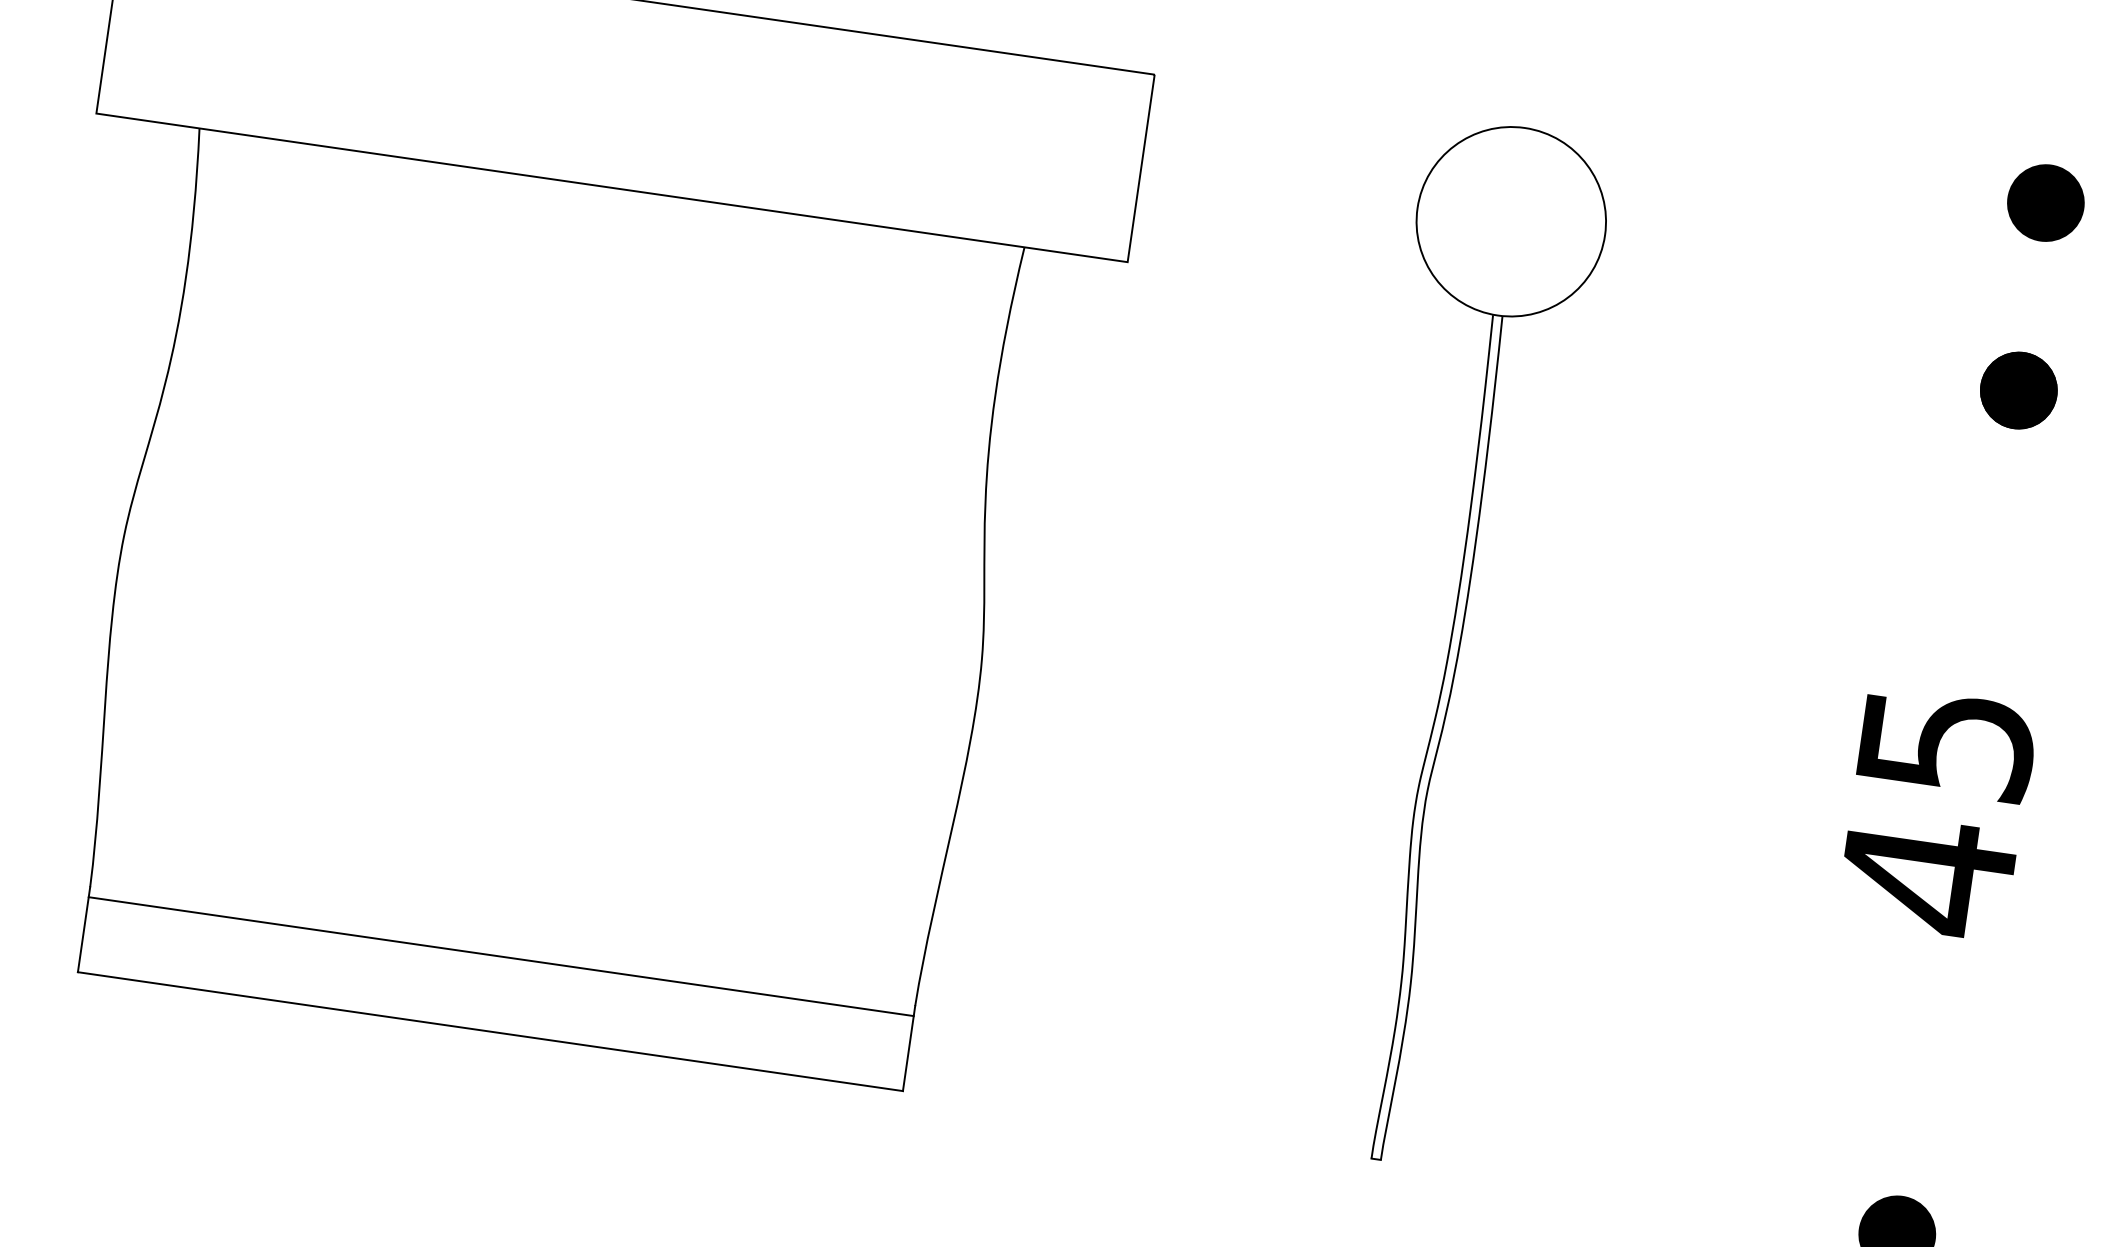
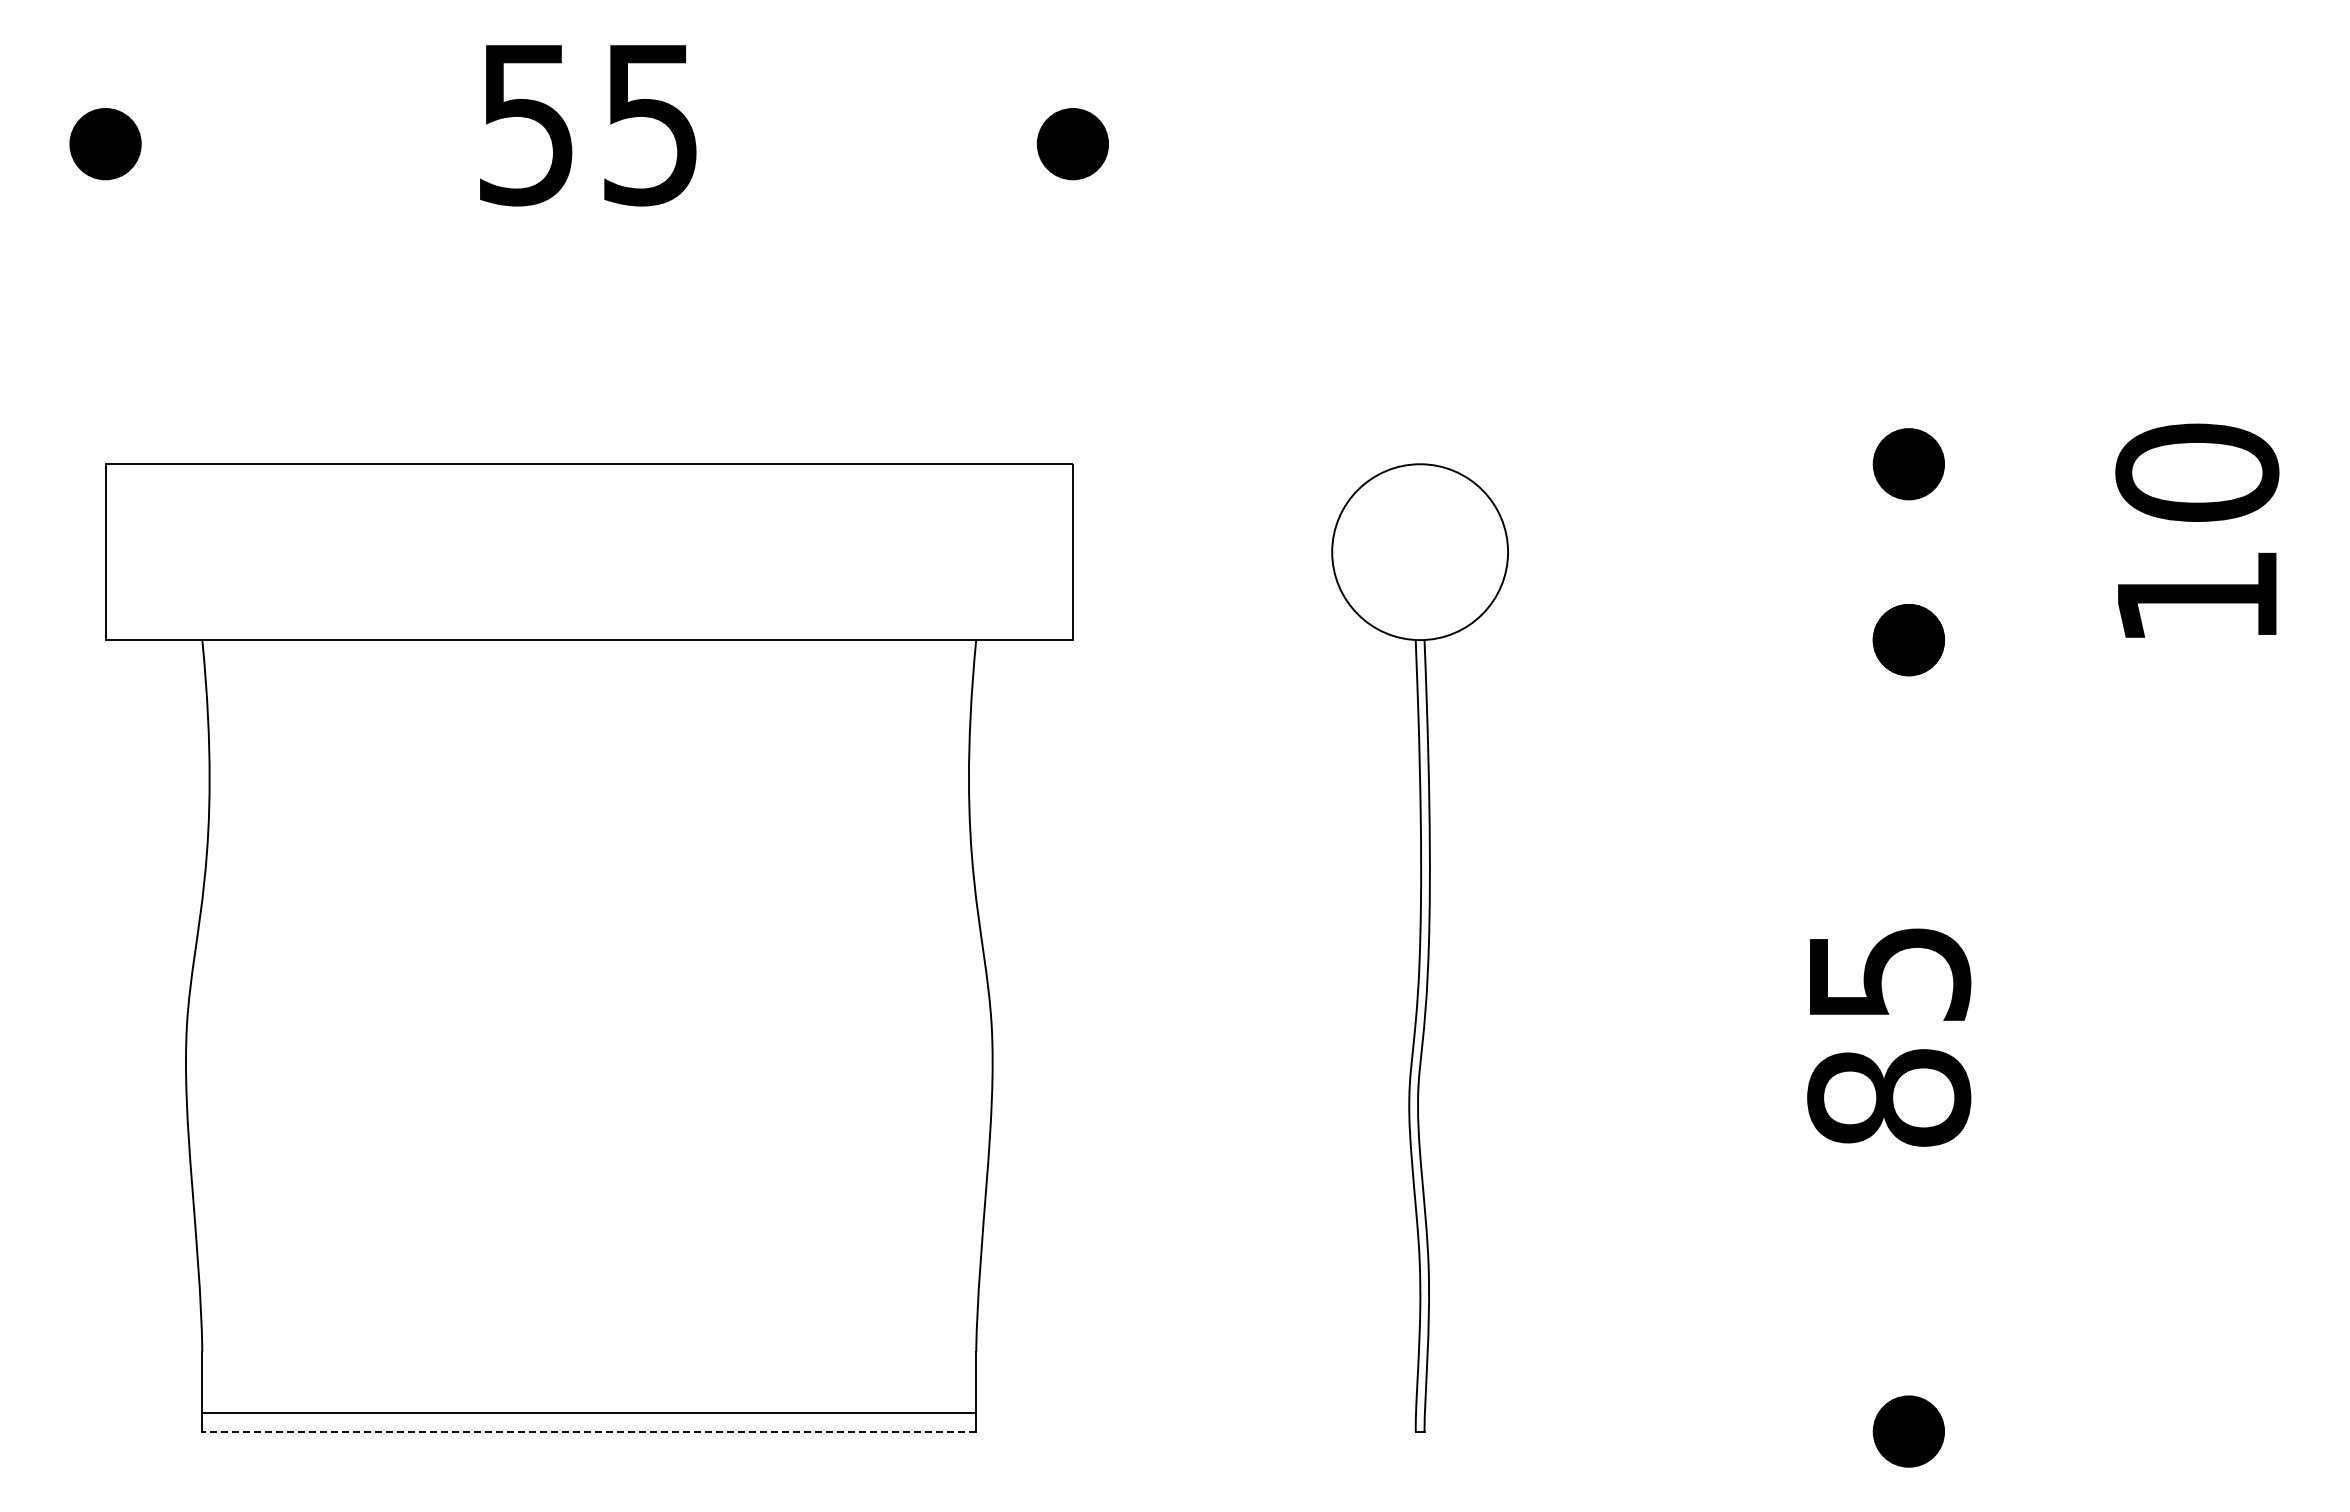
text: (1927, 876) -> (1889, 1098), 45 -> 85
line: (501, 956) -> (589, 1413), moved
line: (490, 1031) -> (589, 1431), solid -> dashed

